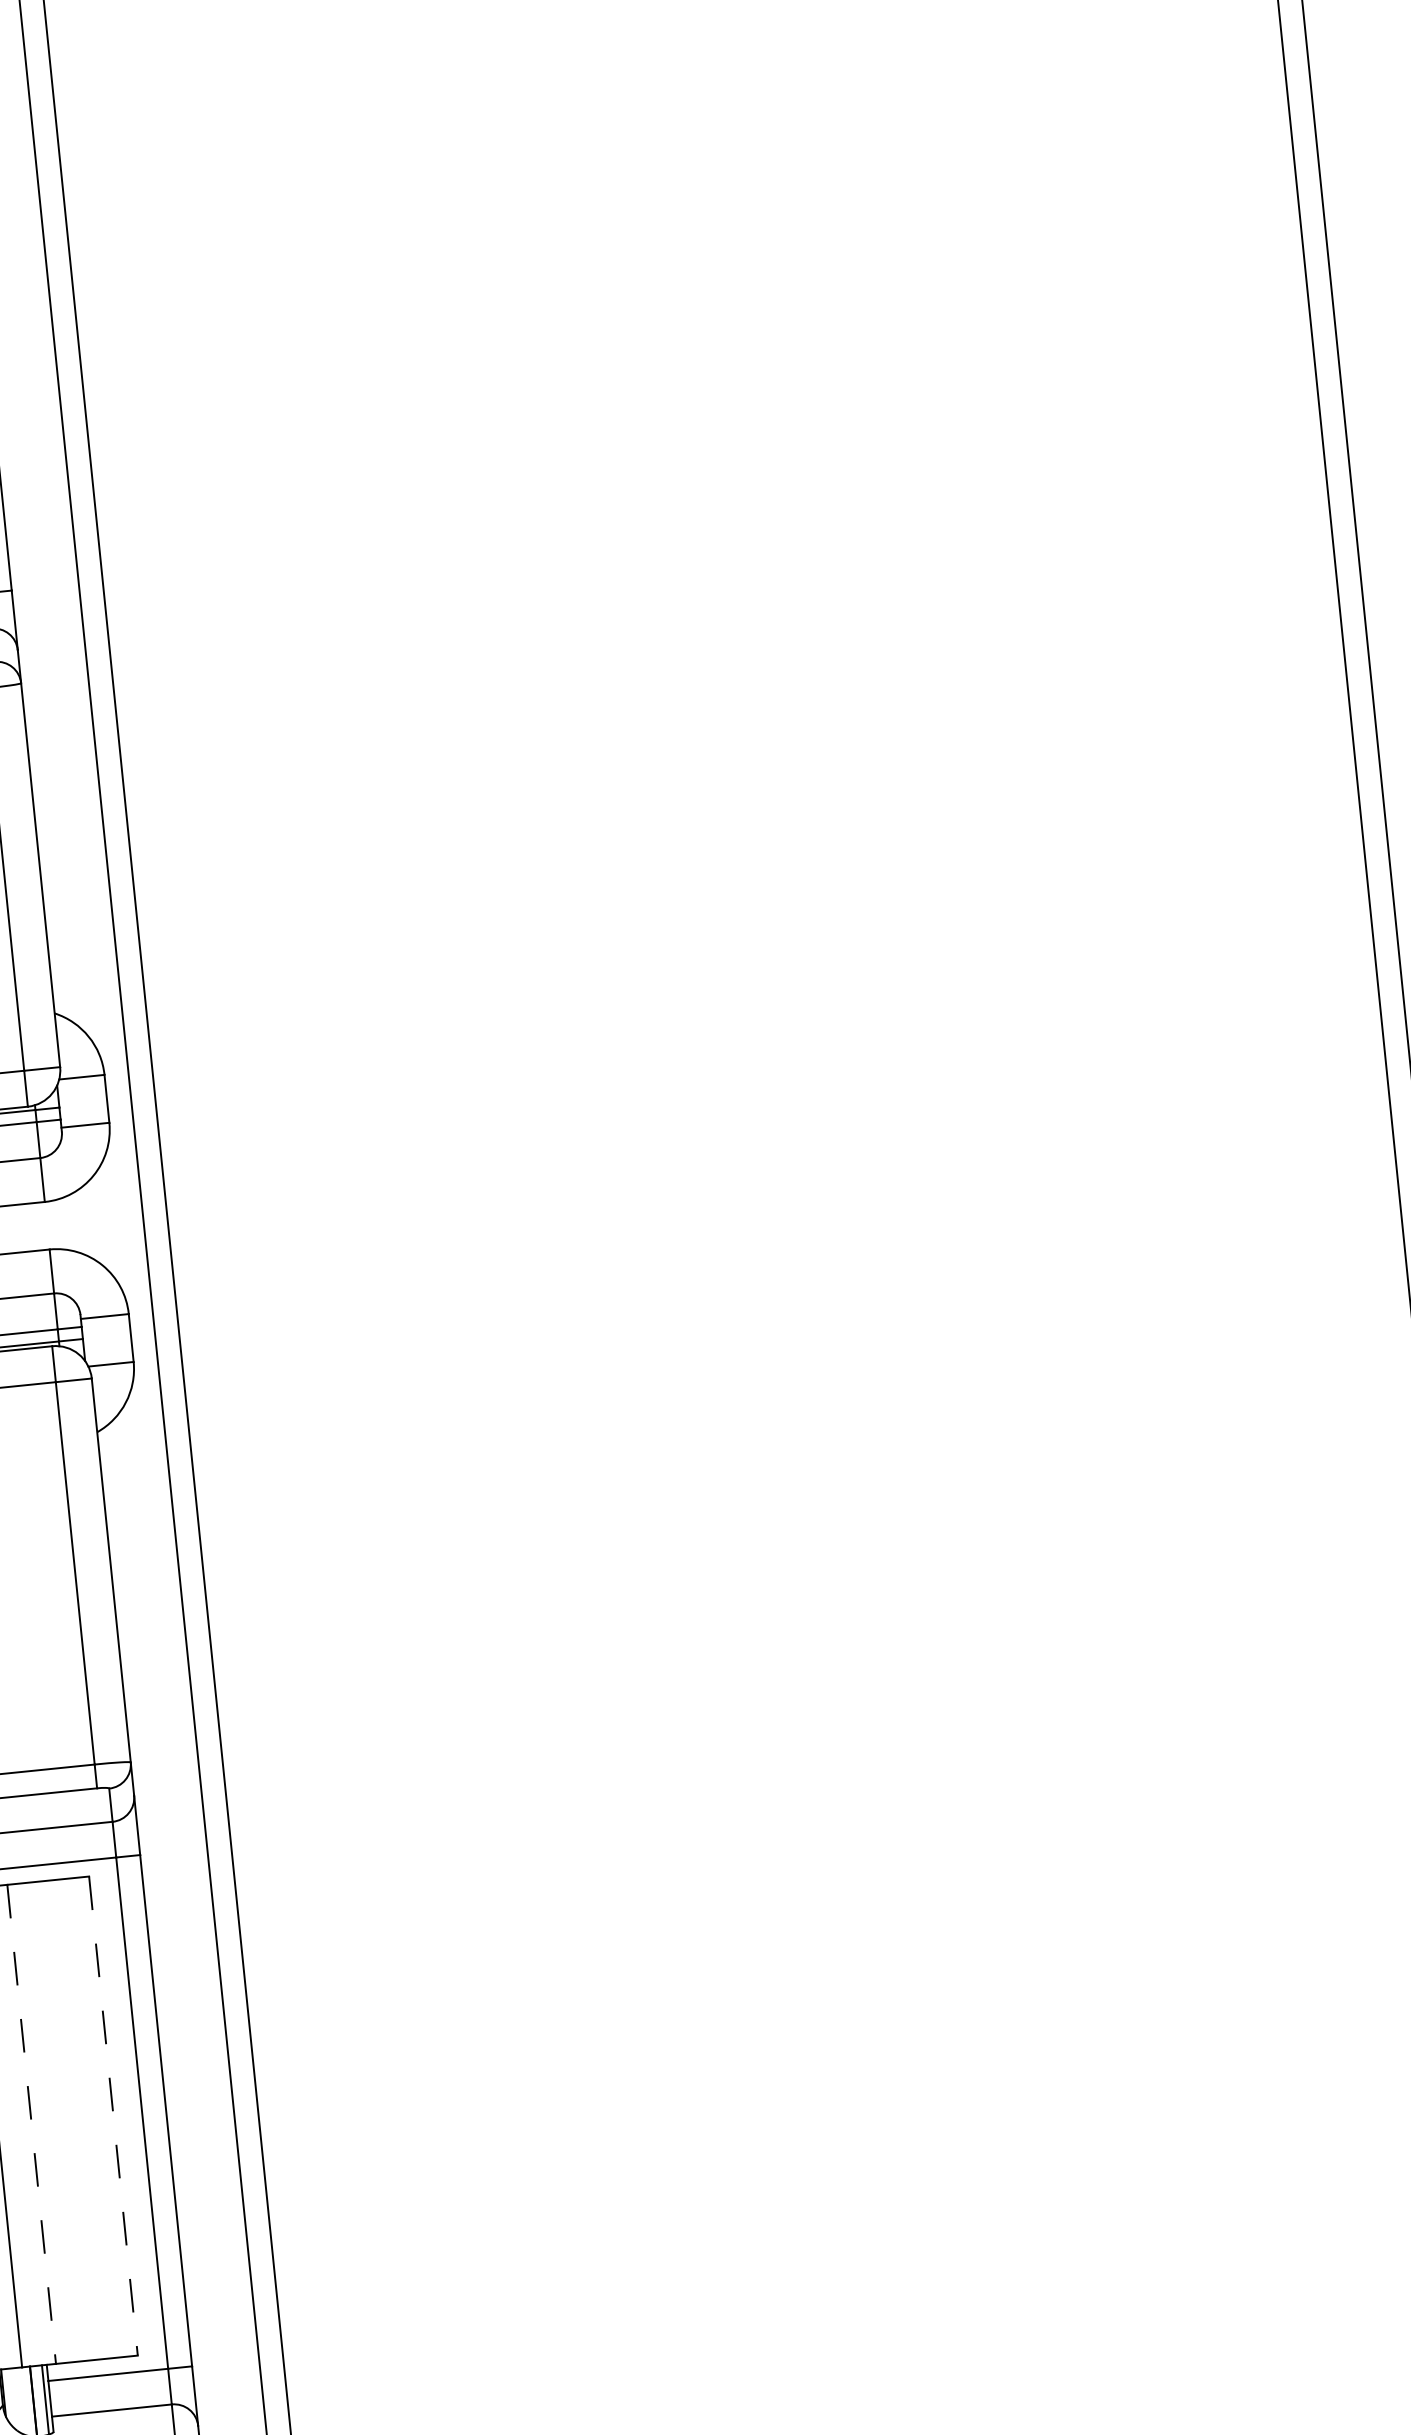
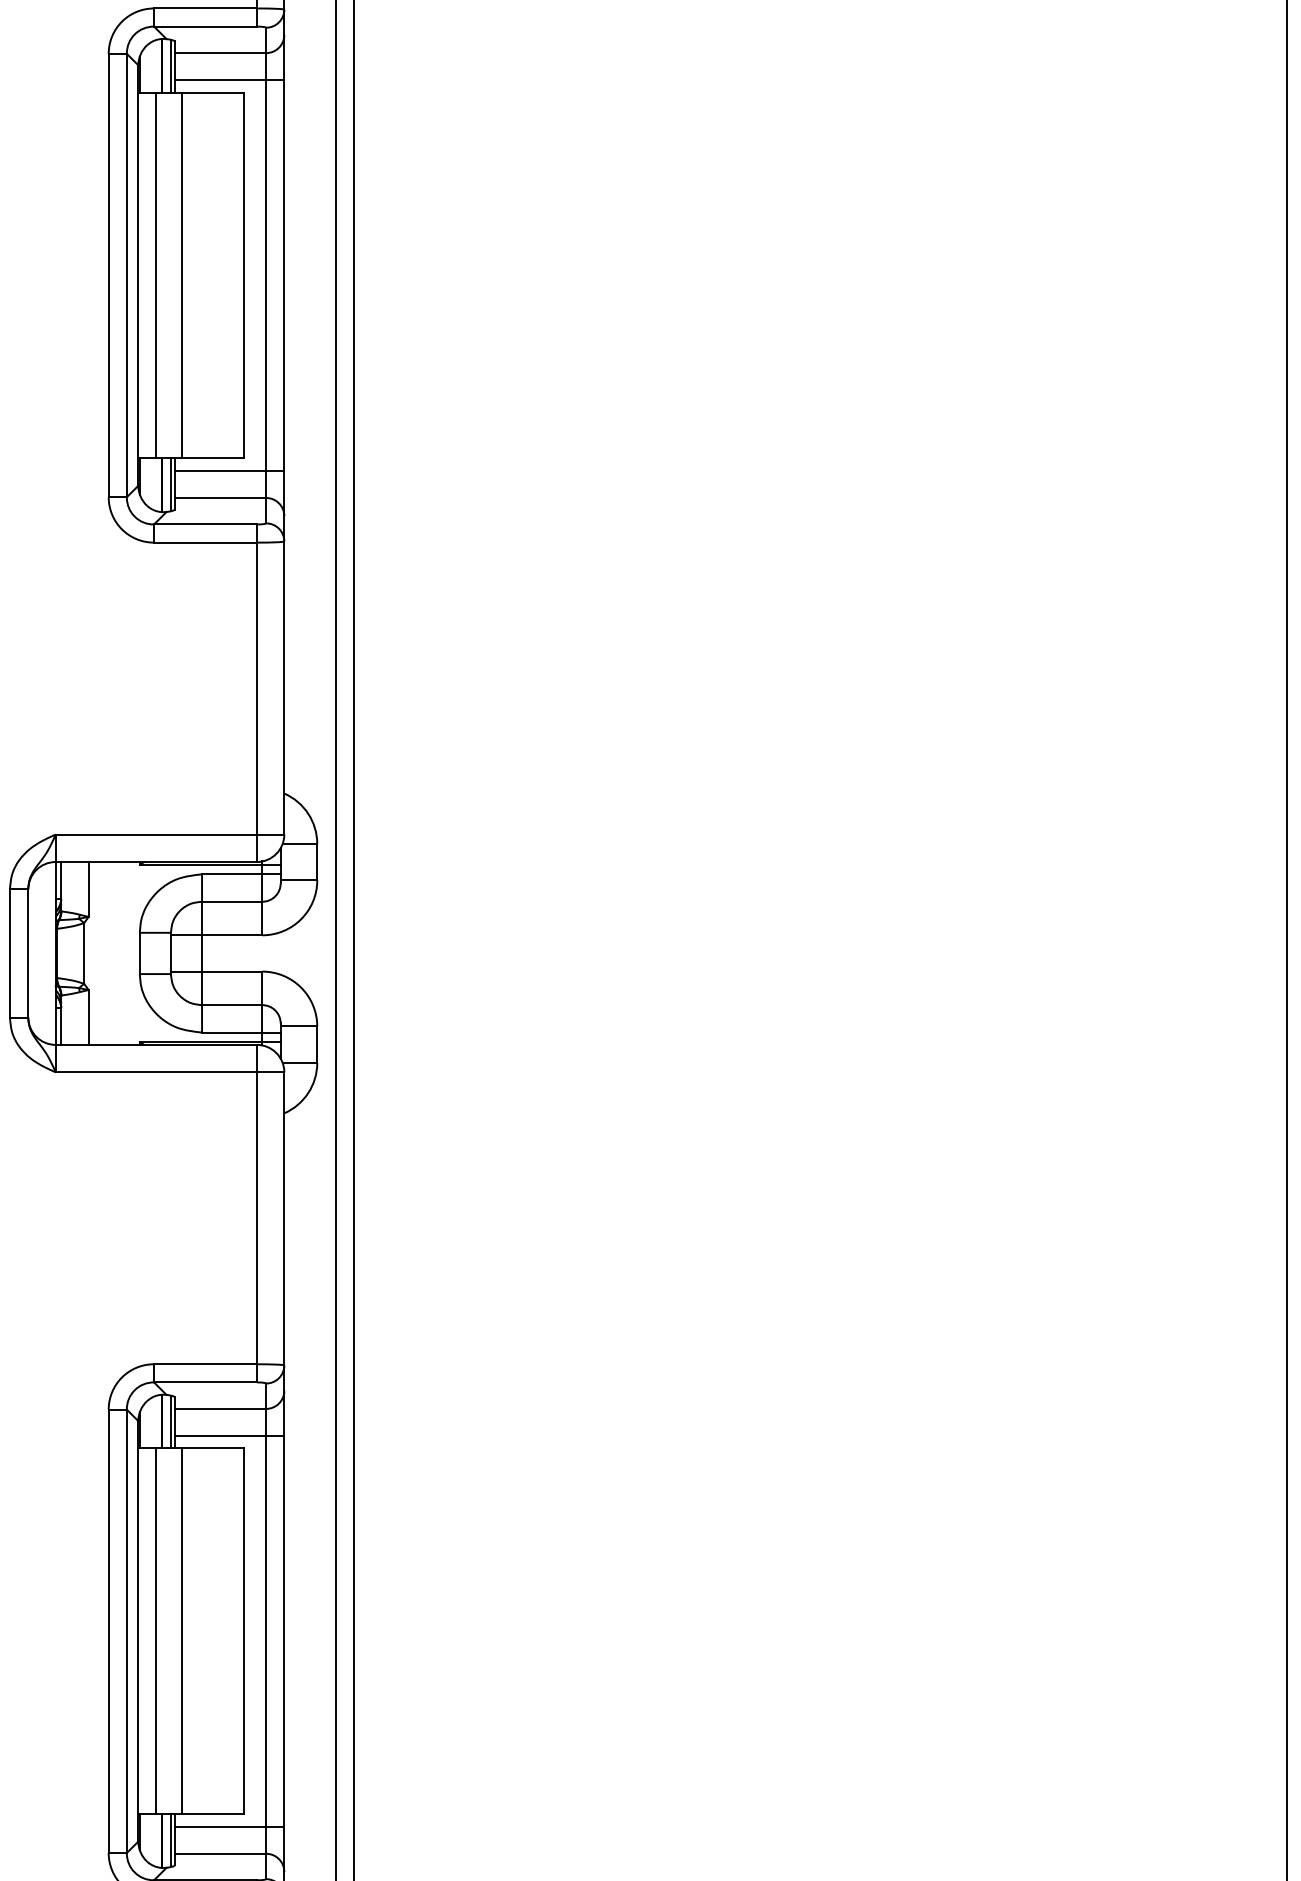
line: (113, 2116) -> (244, 1631), dashed -> solid
line: (31, 2124) -> (181, 1631), dashed -> solid

